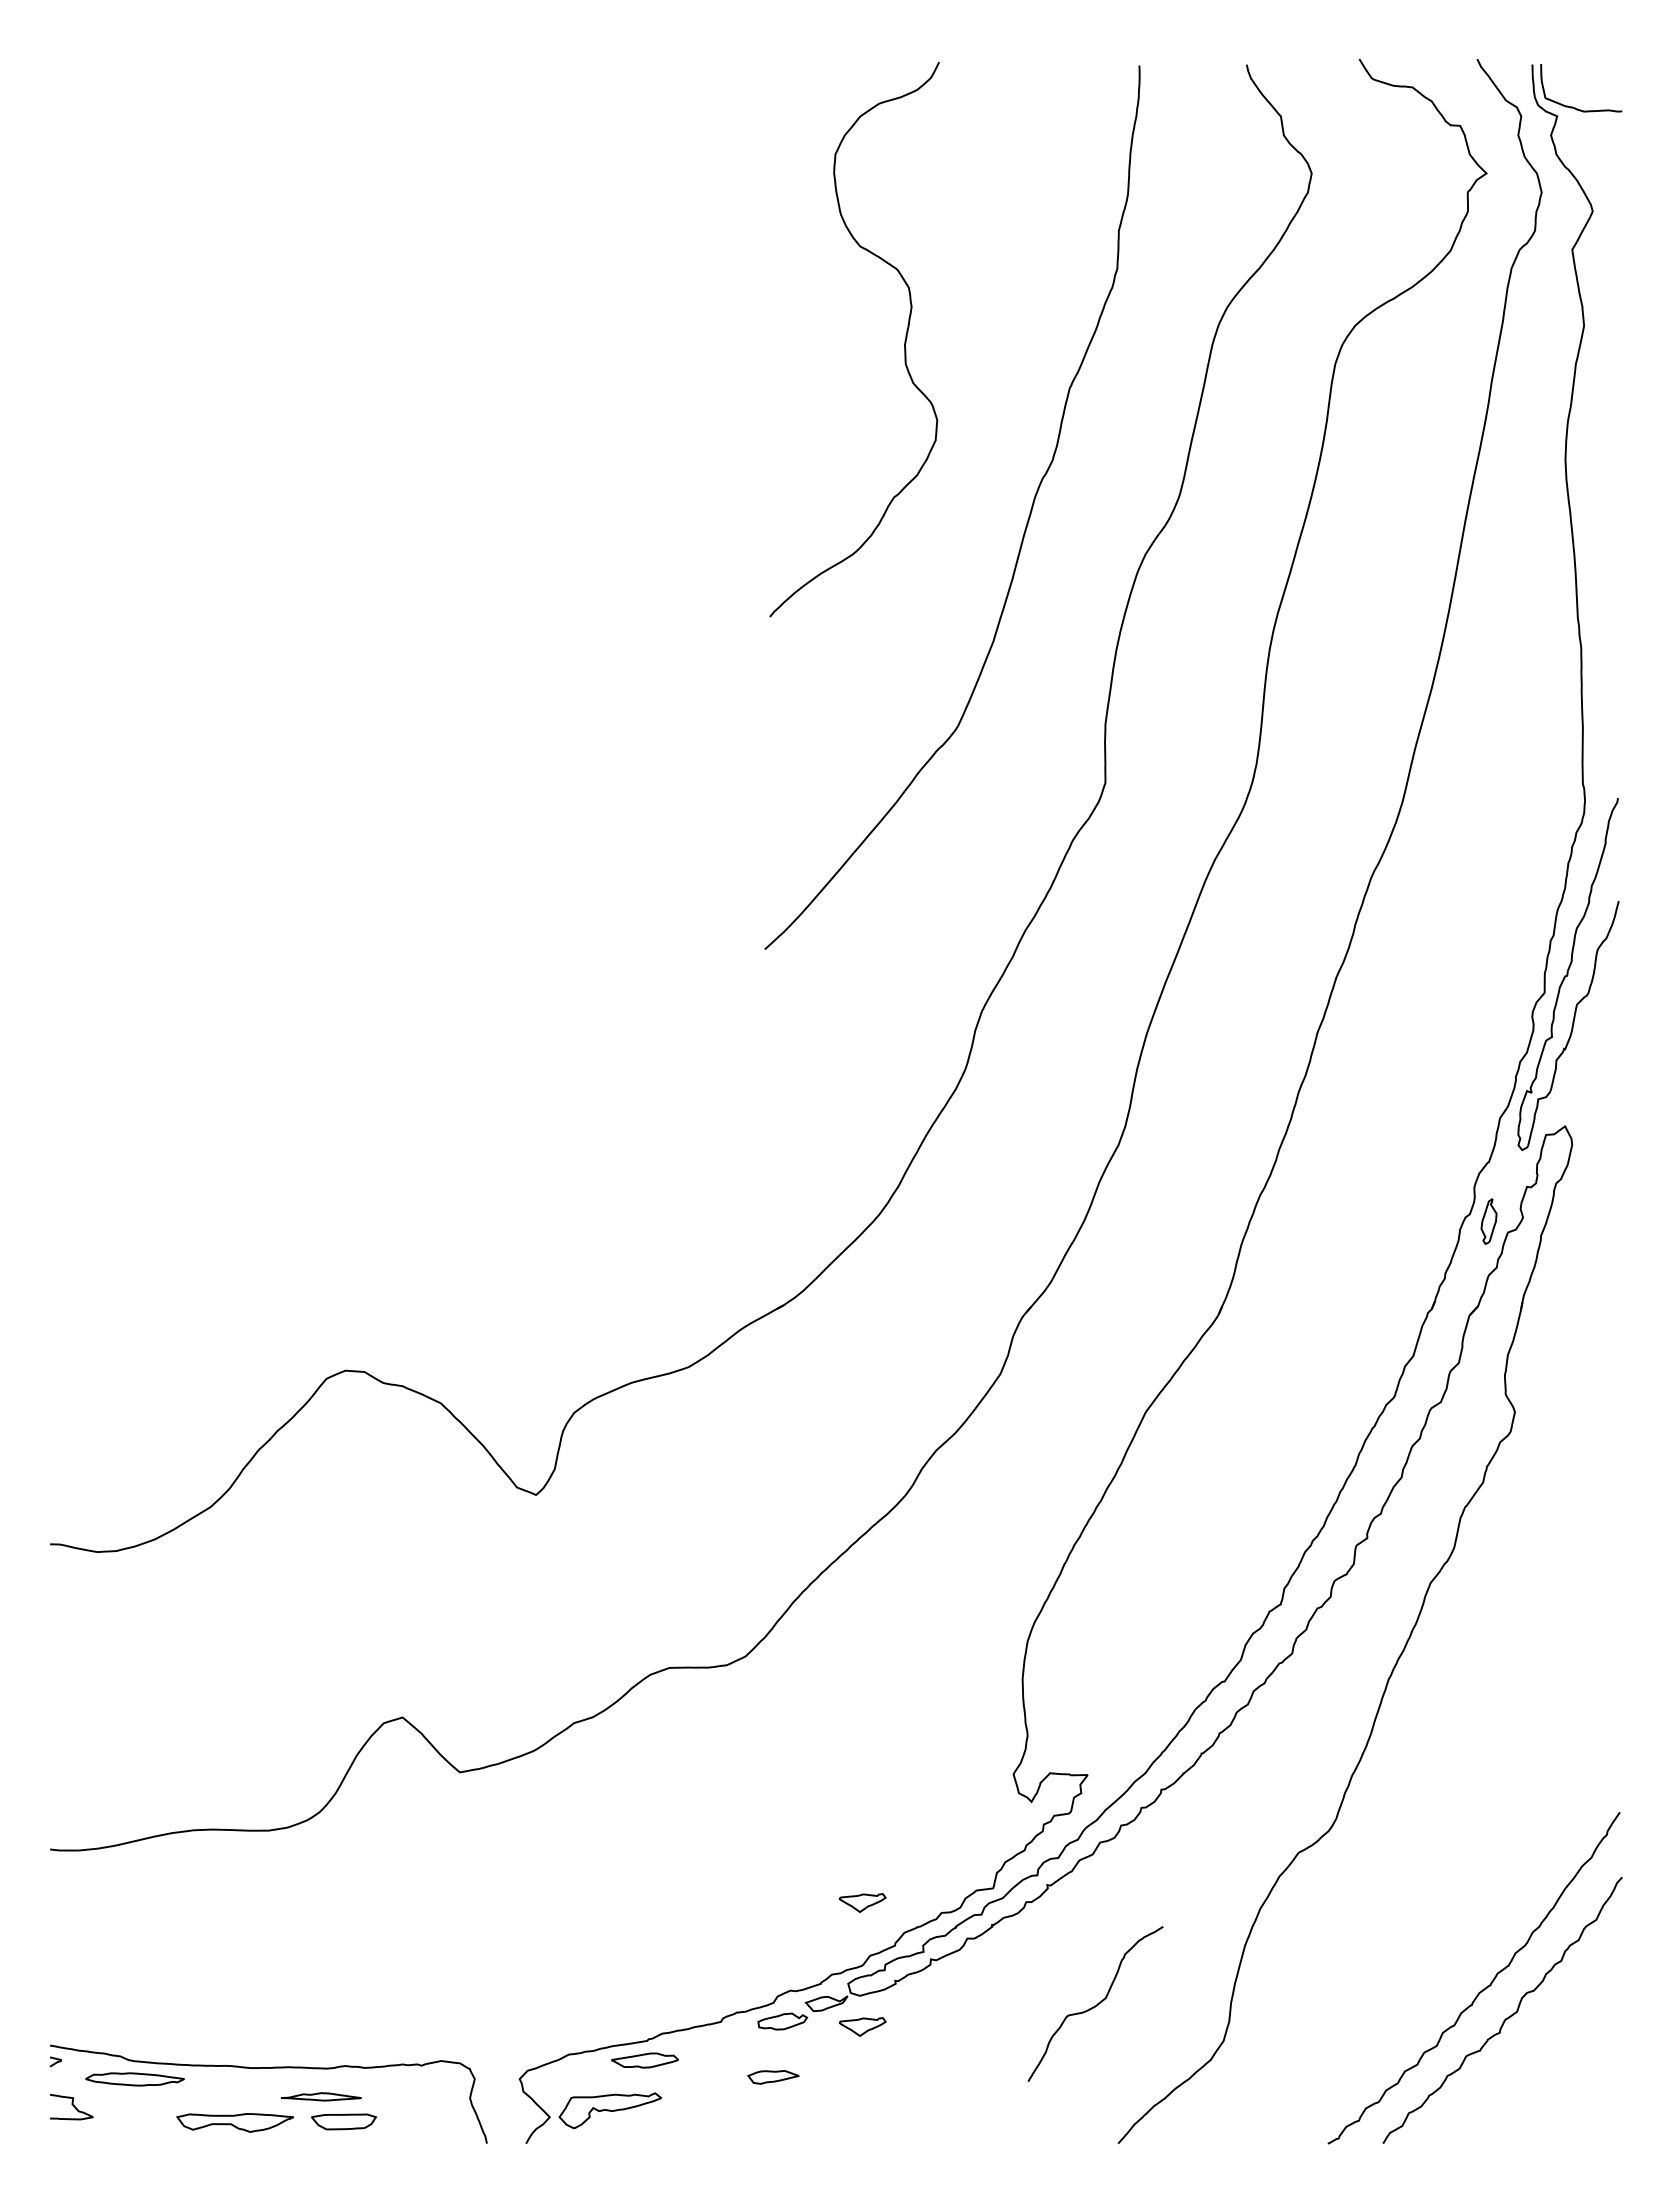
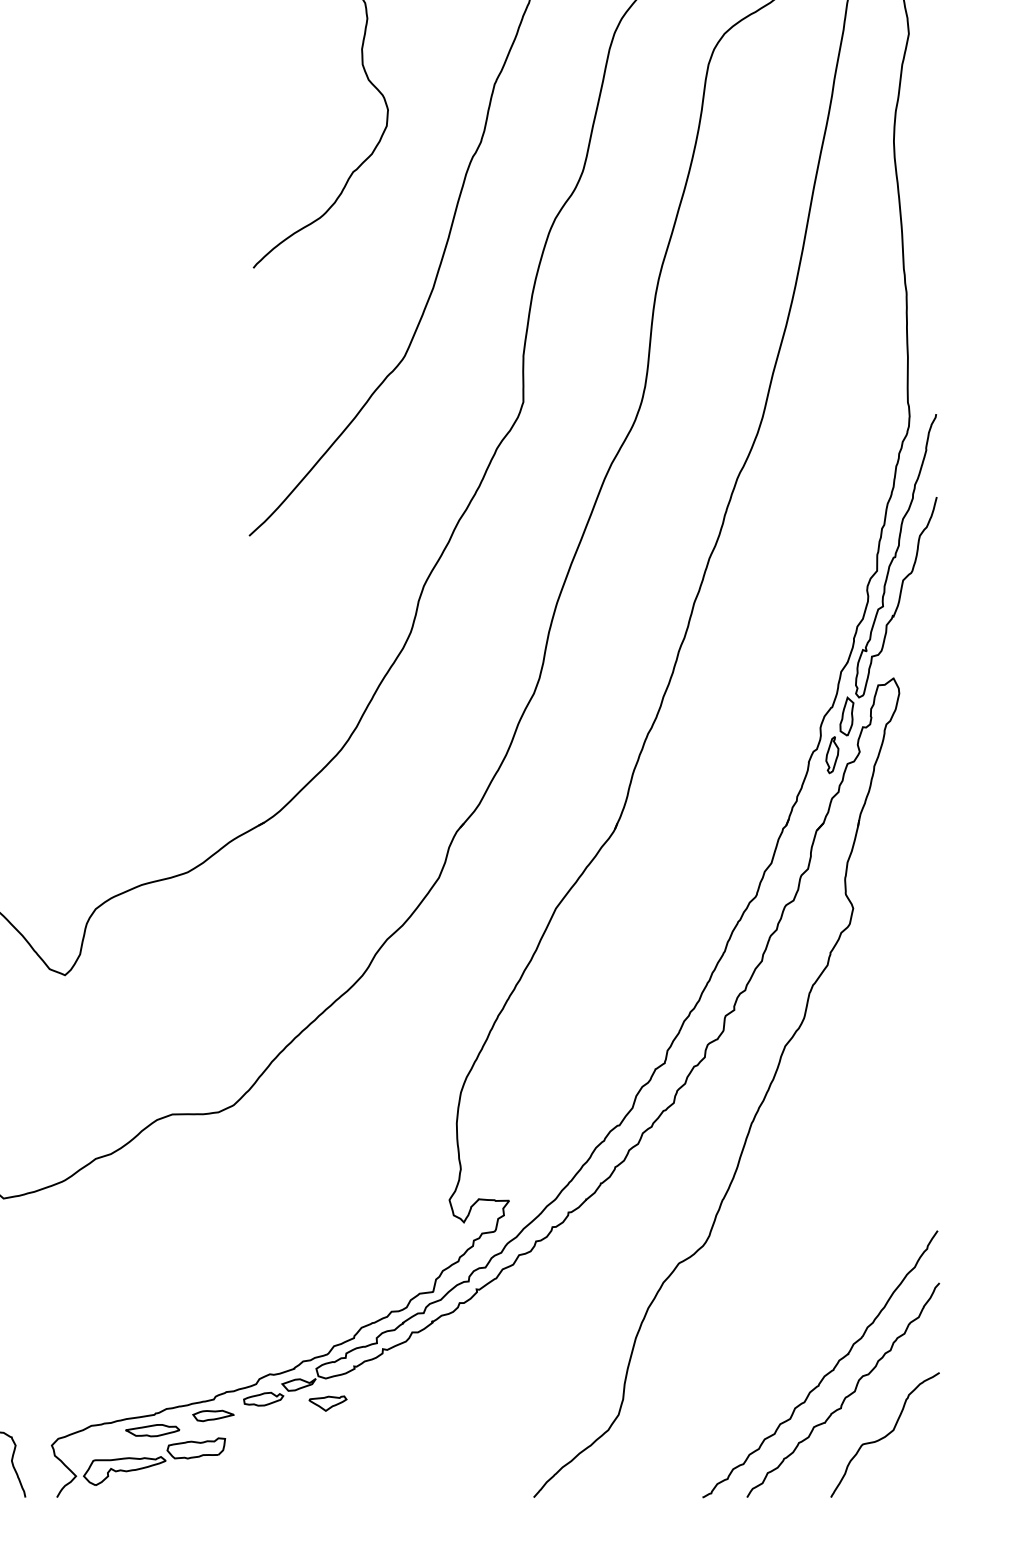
part: (1507, 1173) -> (847, 716), added
part: (862, 1902) -> (327, 1303), removed
curve: (1096, 2004) -> (885, 1435), moved
part: (773, 2077) -> (213, 1416), moved
part: (698, 2082) -> (195, 1448), added

